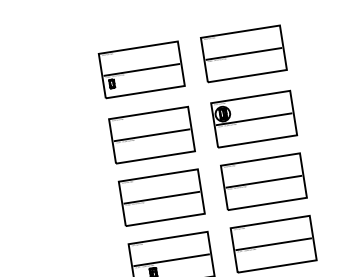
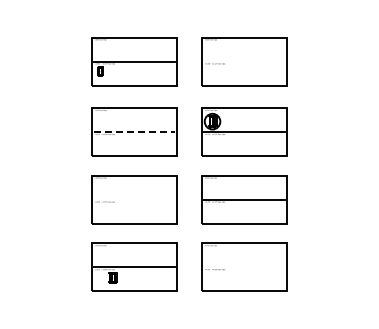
line: (243, 53) -> (244, 61), removed
line: (152, 135) -> (134, 132), solid -> dashed
line: (161, 197) -> (134, 199), removed
line: (273, 244) -> (244, 267), removed

